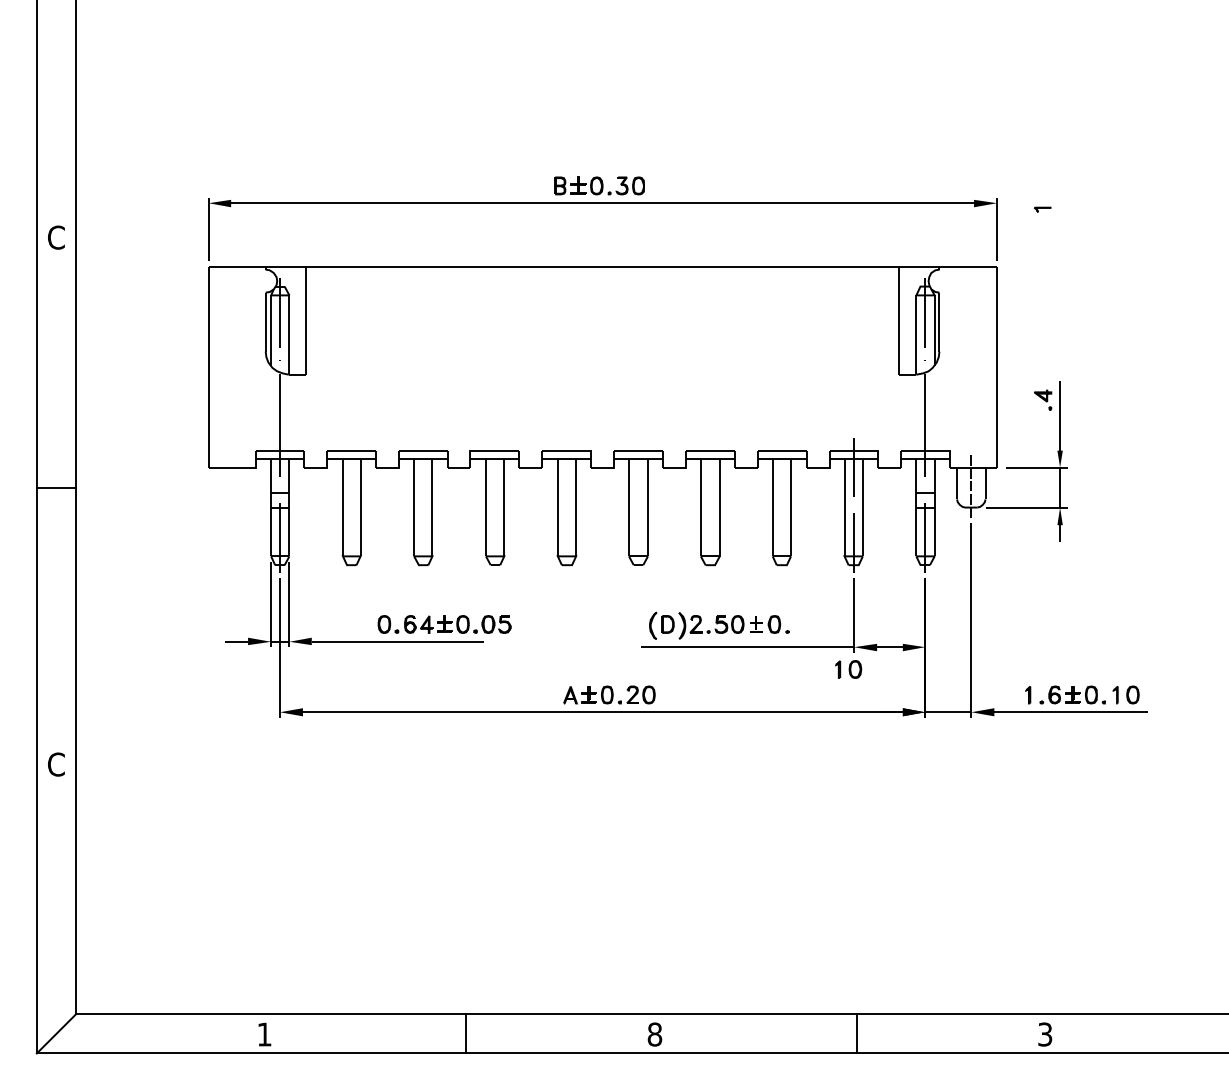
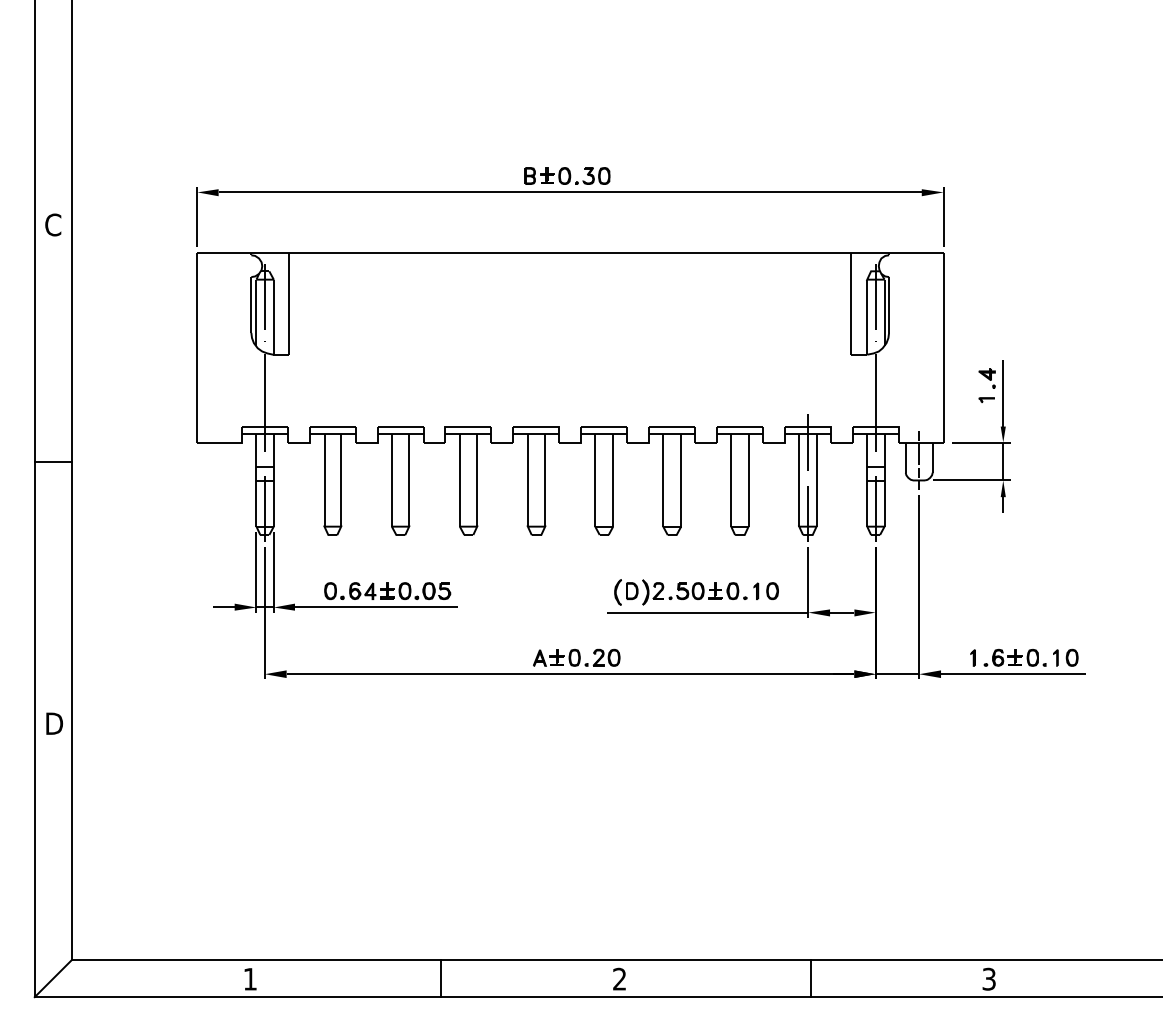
part: (1042, 209) -> (986, 399), moved
part: (444, 624) -> (387, 591), moved
part: (848, 669) -> (766, 591), moved
text: (57, 764) -> (54, 723), C -> D
text: (654, 1034) -> (619, 979), 8 -> 2

